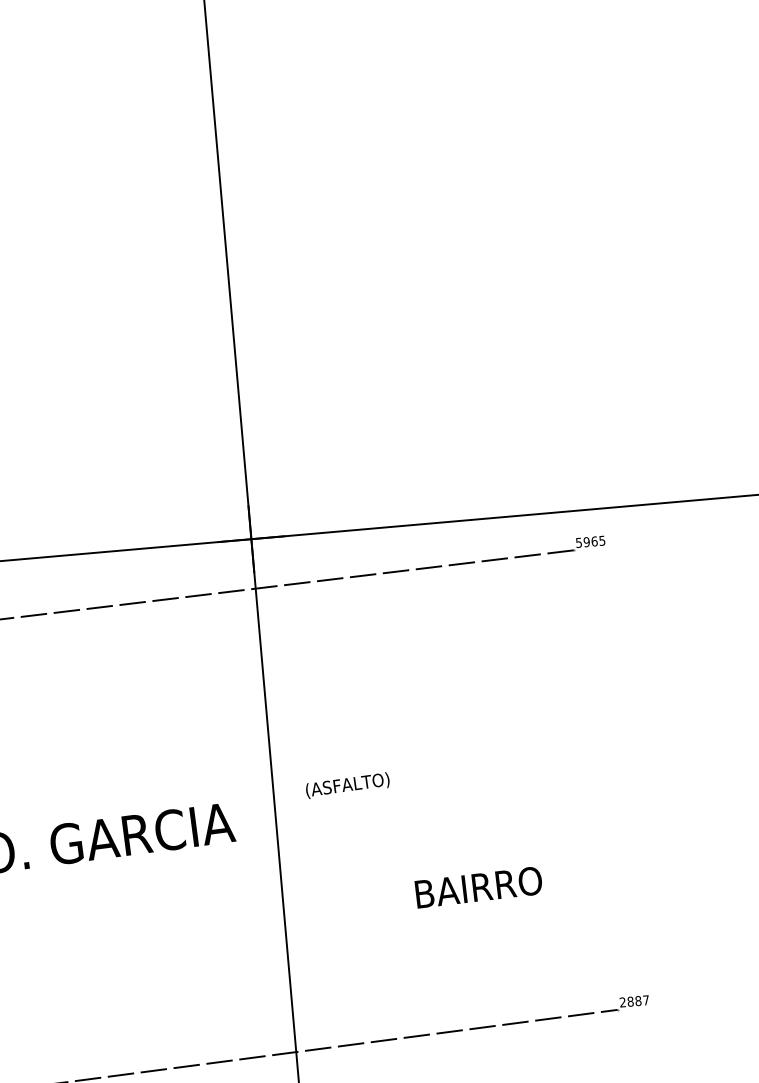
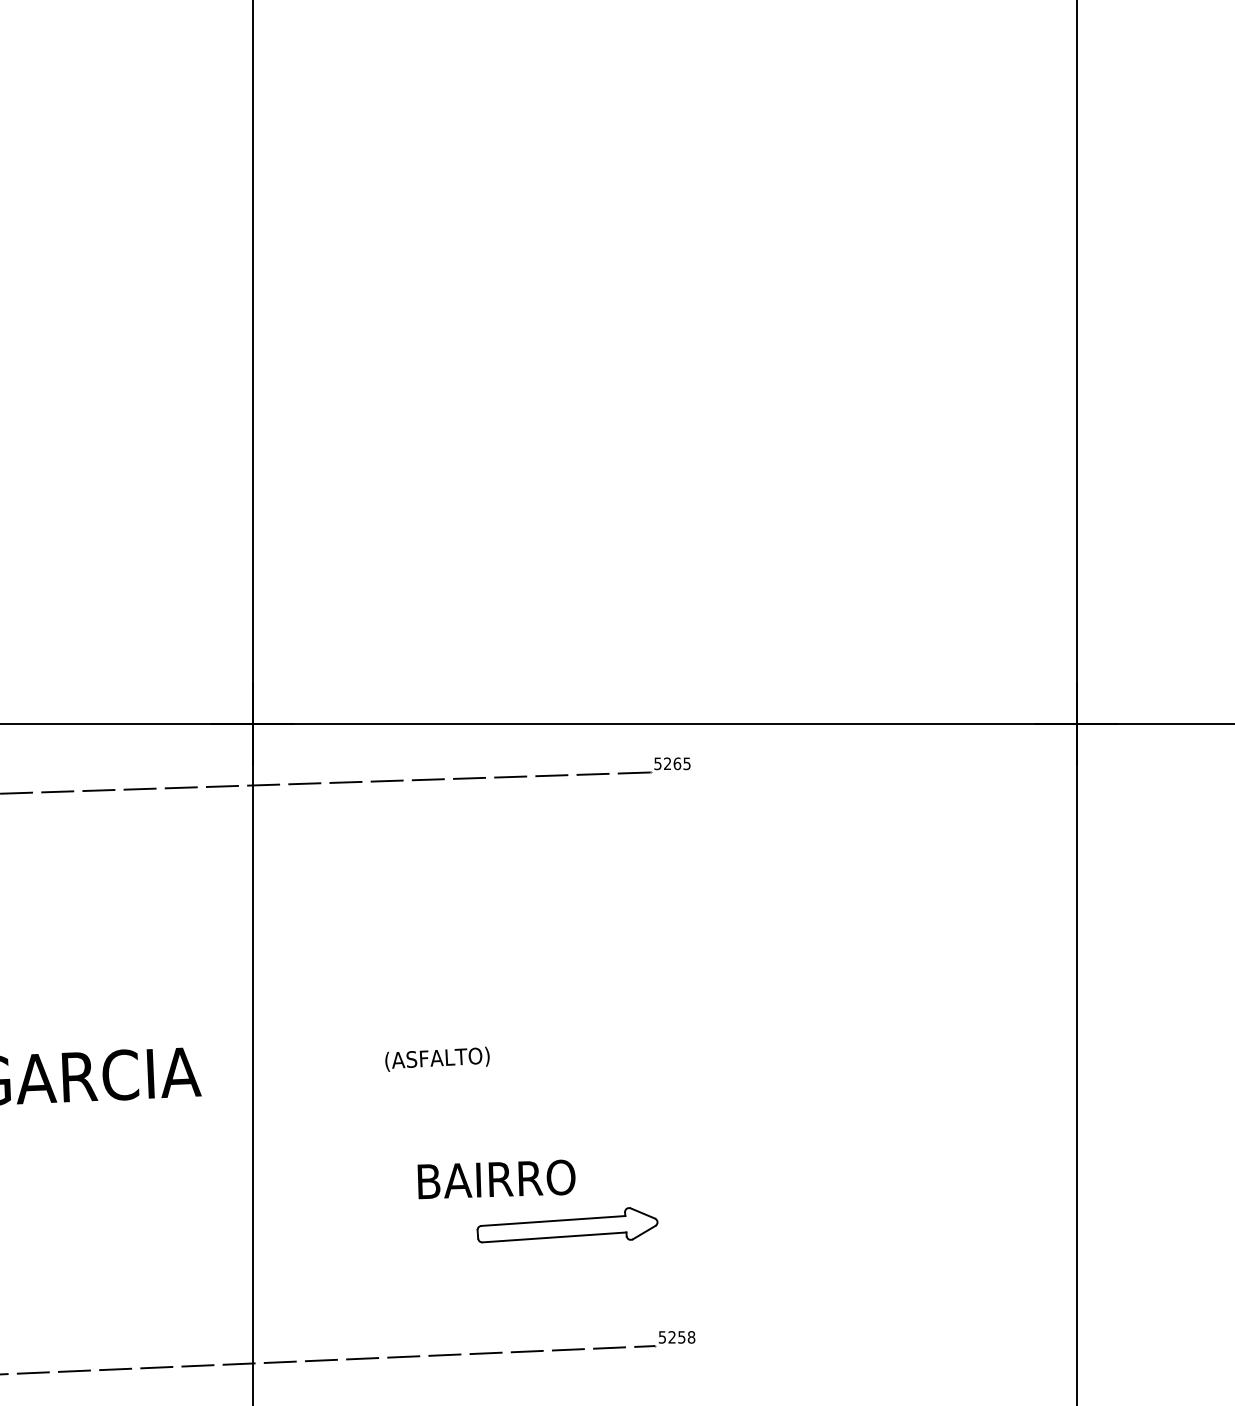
text: (586, 541) -> (667, 763), 5965 -> 5265
text: (347, 785) -> (437, 1058), moved
part: (538, 919) -> (567, 1225), added
text: (634, 1001) -> (676, 1337), 2887 -> 5258

